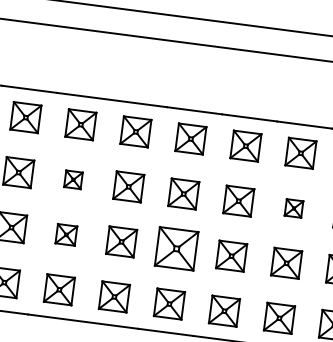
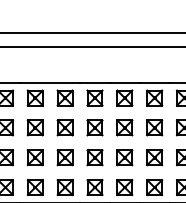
part: (72, 178) -> (34, 127), size x1.67
part: (293, 207) -> (154, 127), size x1.67
part: (65, 234) -> (34, 157), size x1.43
part: (175, 248) -> (94, 157), size x0.71

